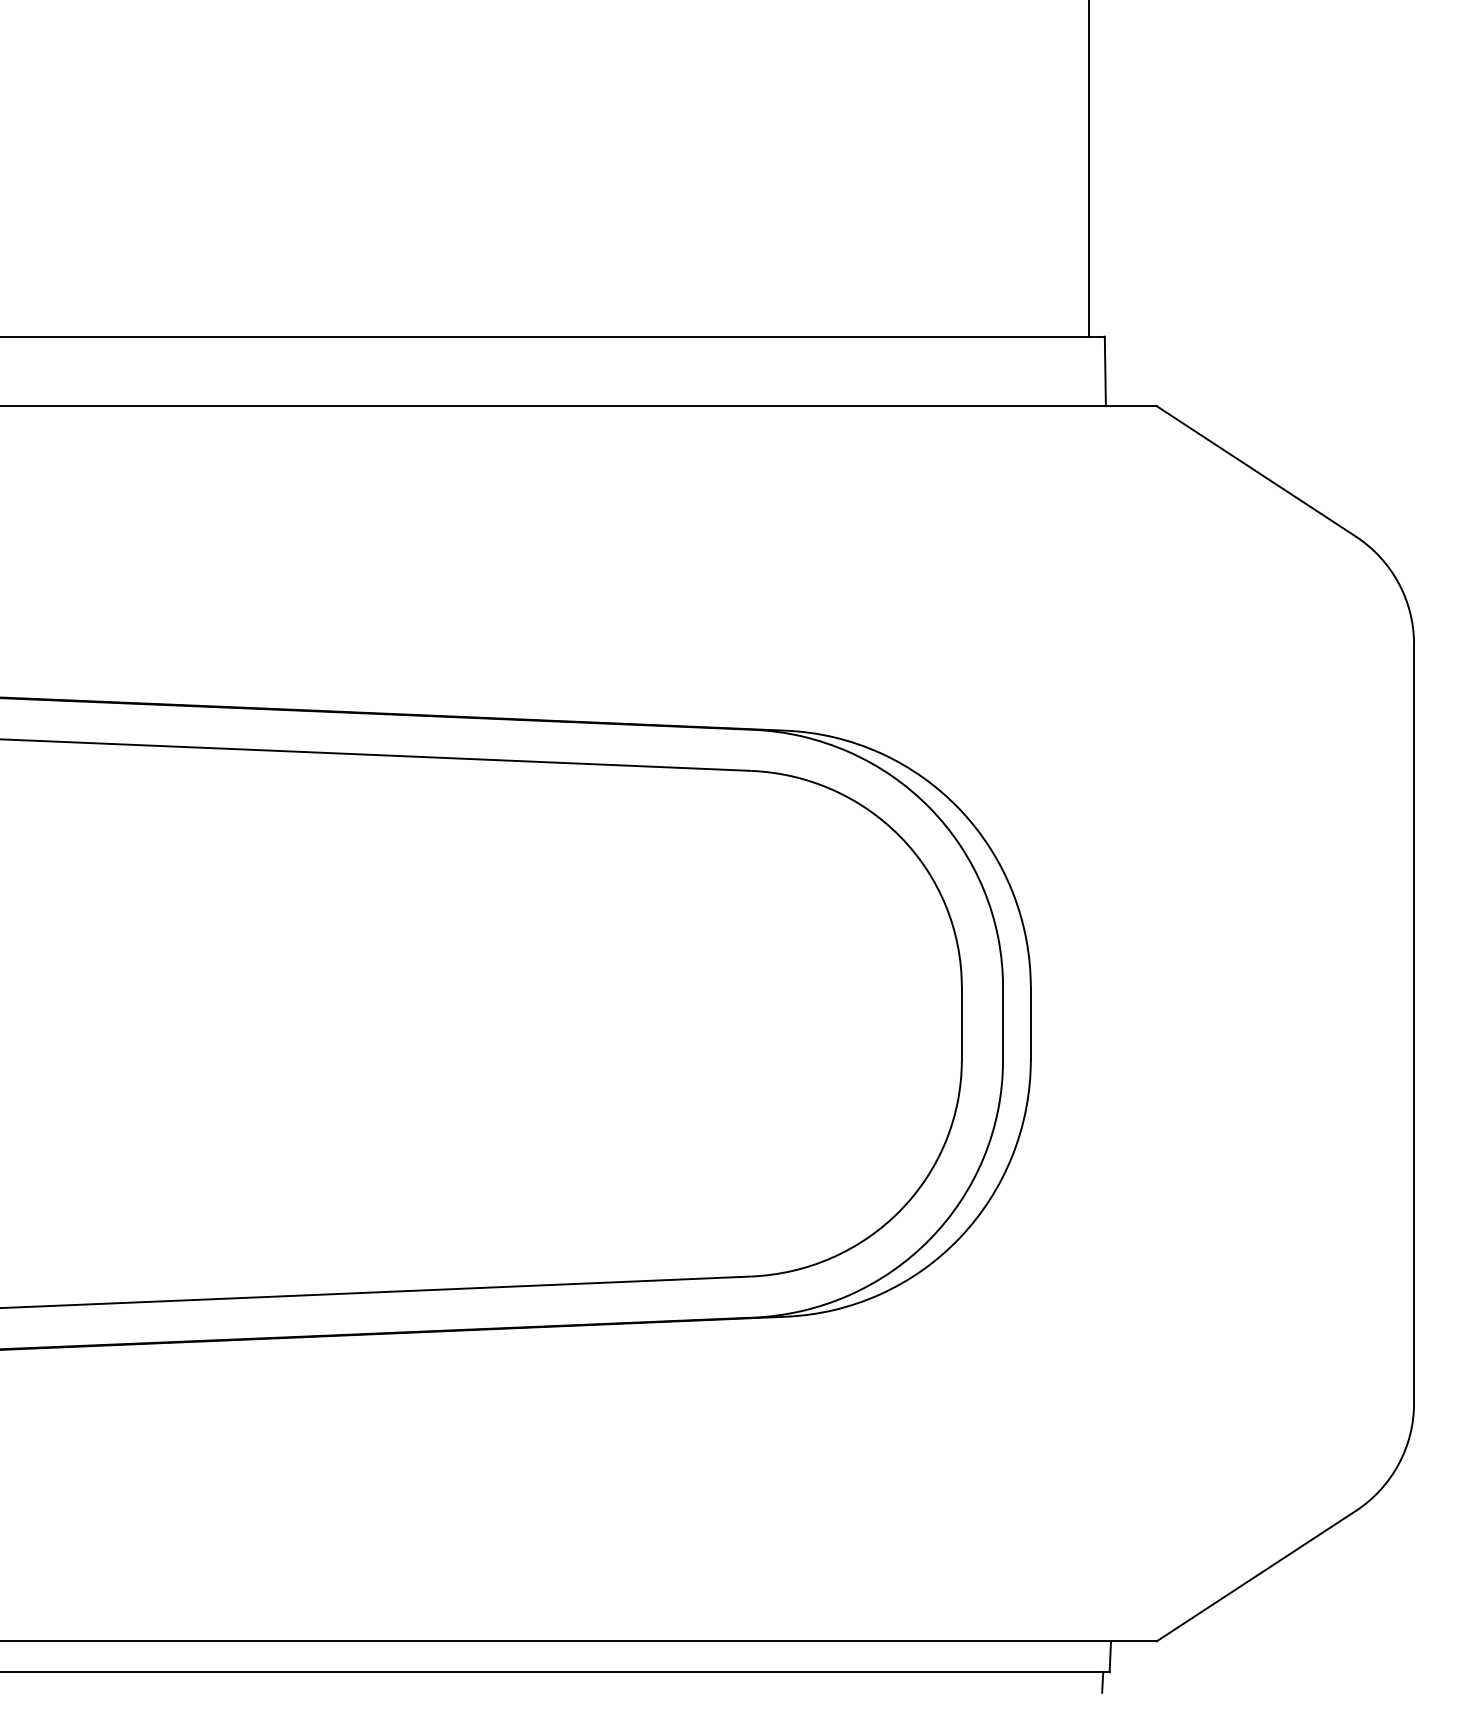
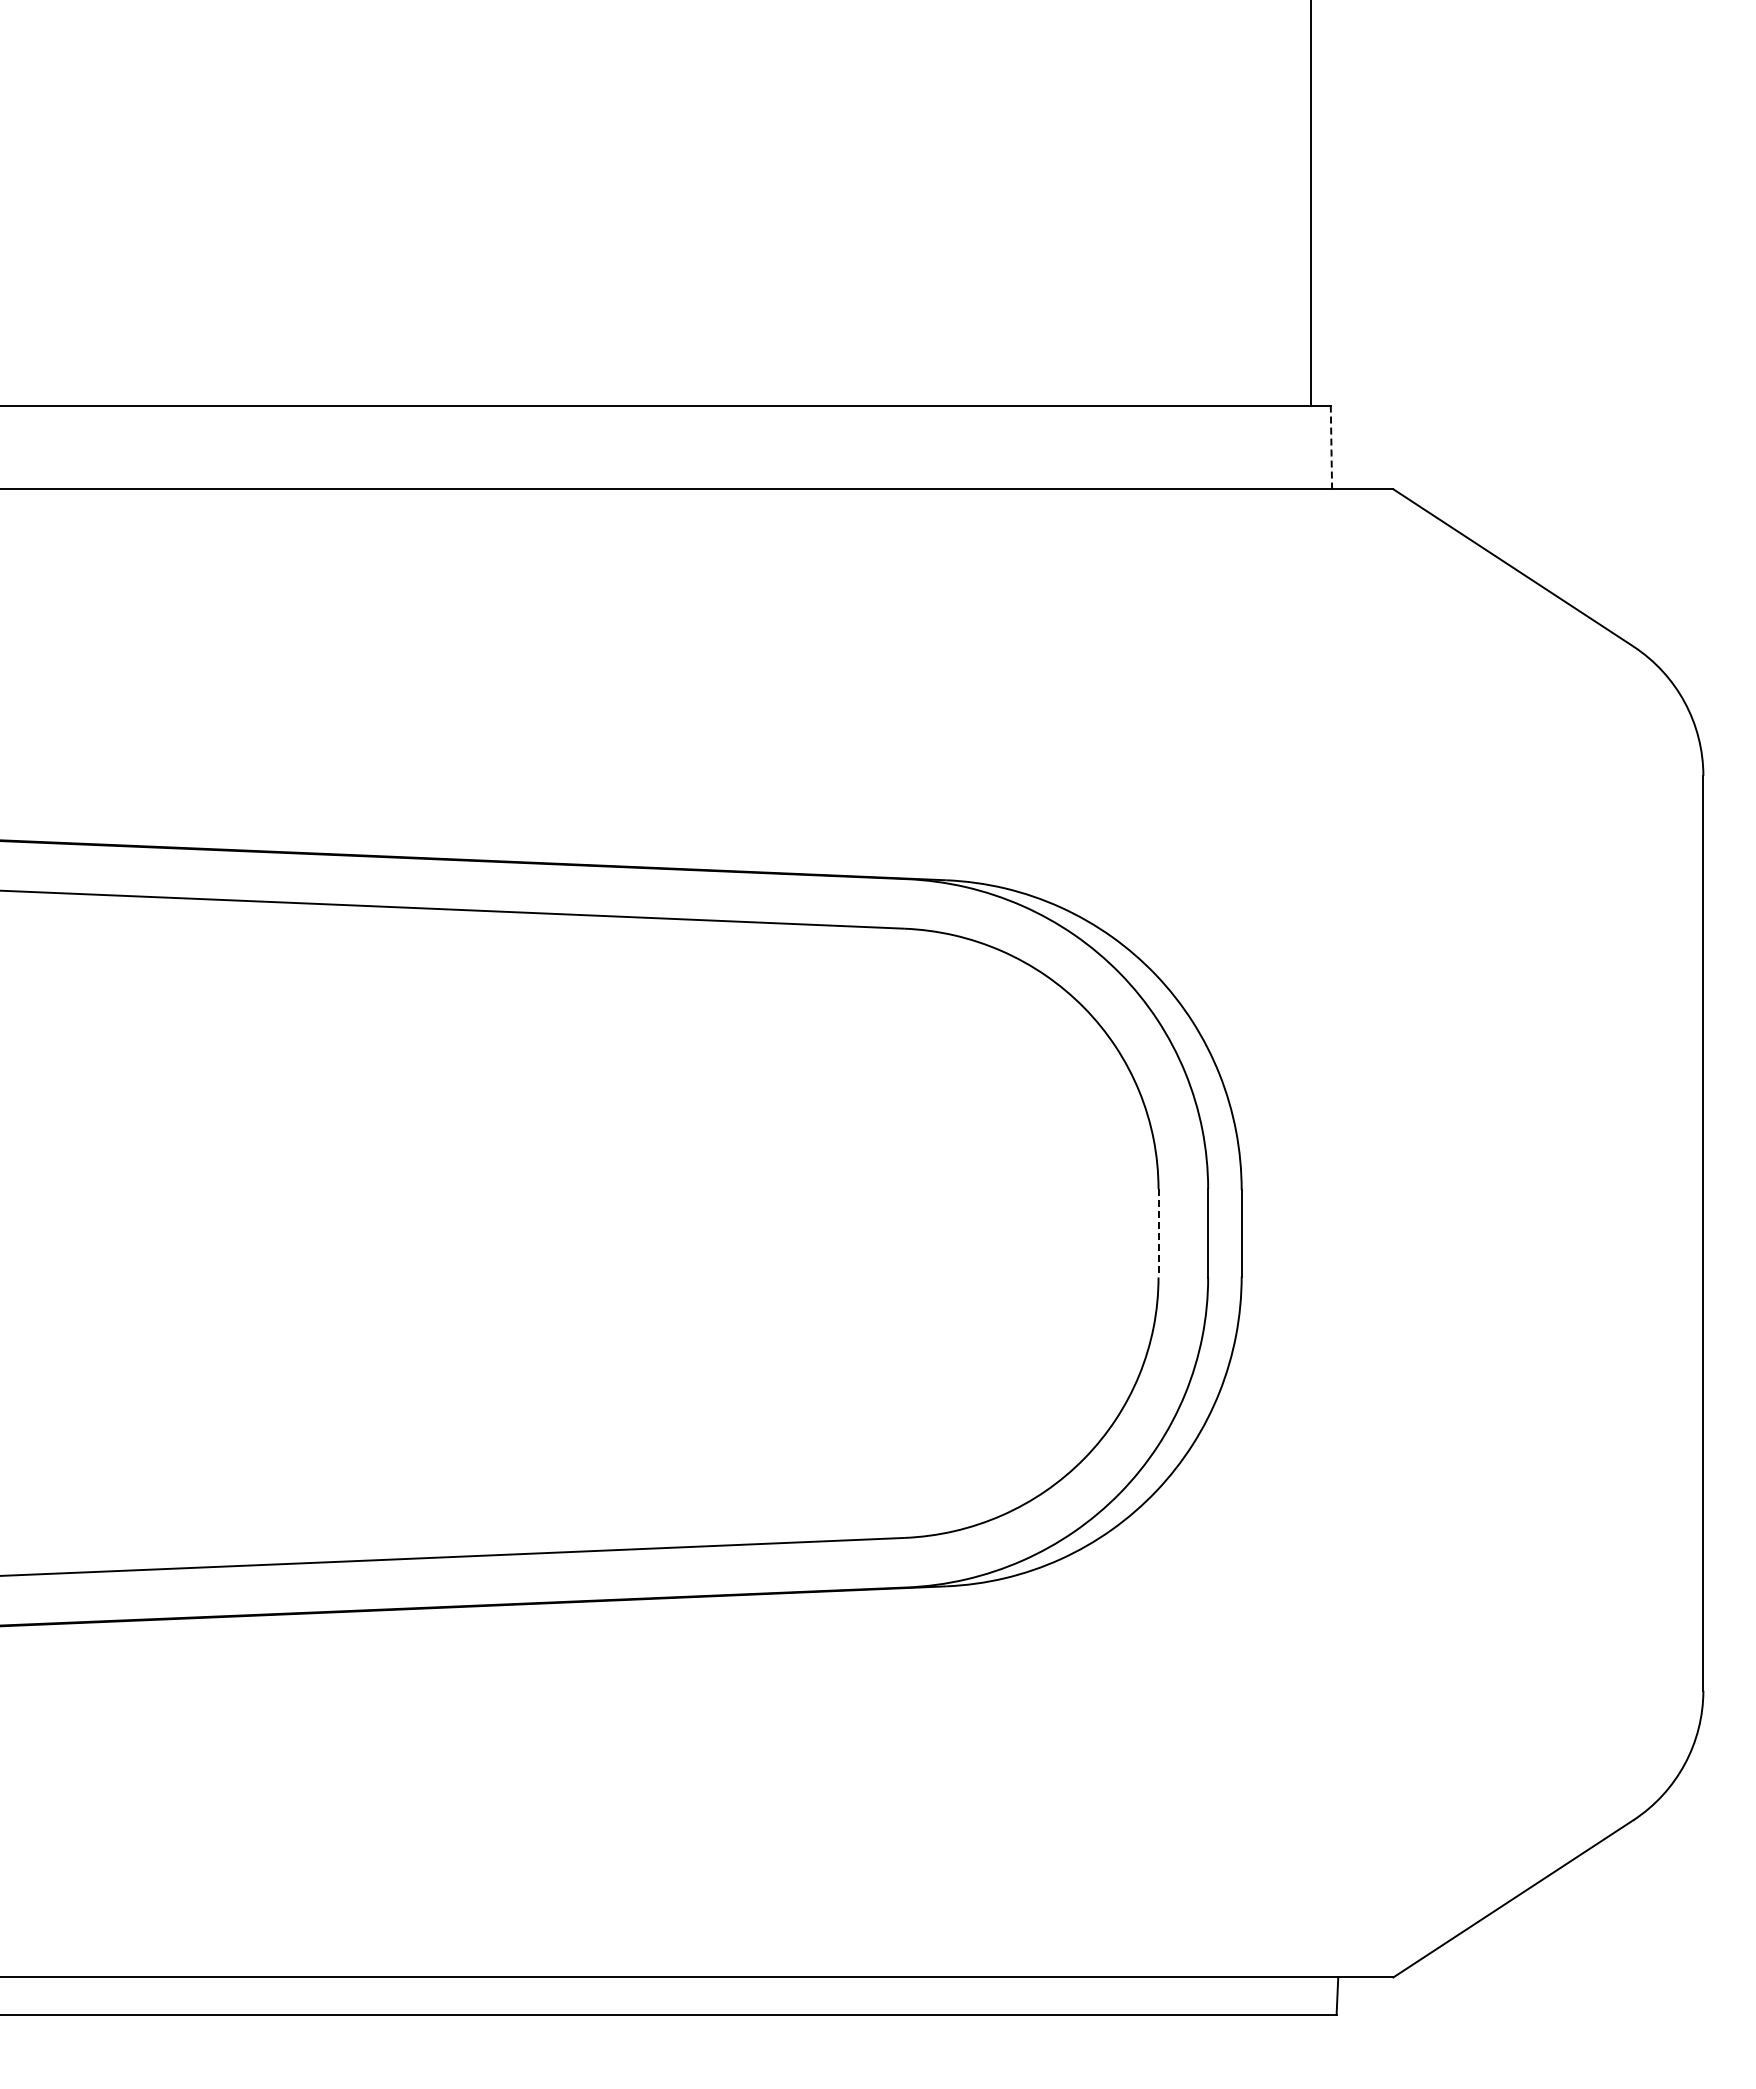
line: (1105, 371) -> (1331, 447), solid -> dashed
line: (961, 1023) -> (1158, 1233), solid -> dashed
line: (1102, 1682) -> (1327, 2026), removed

